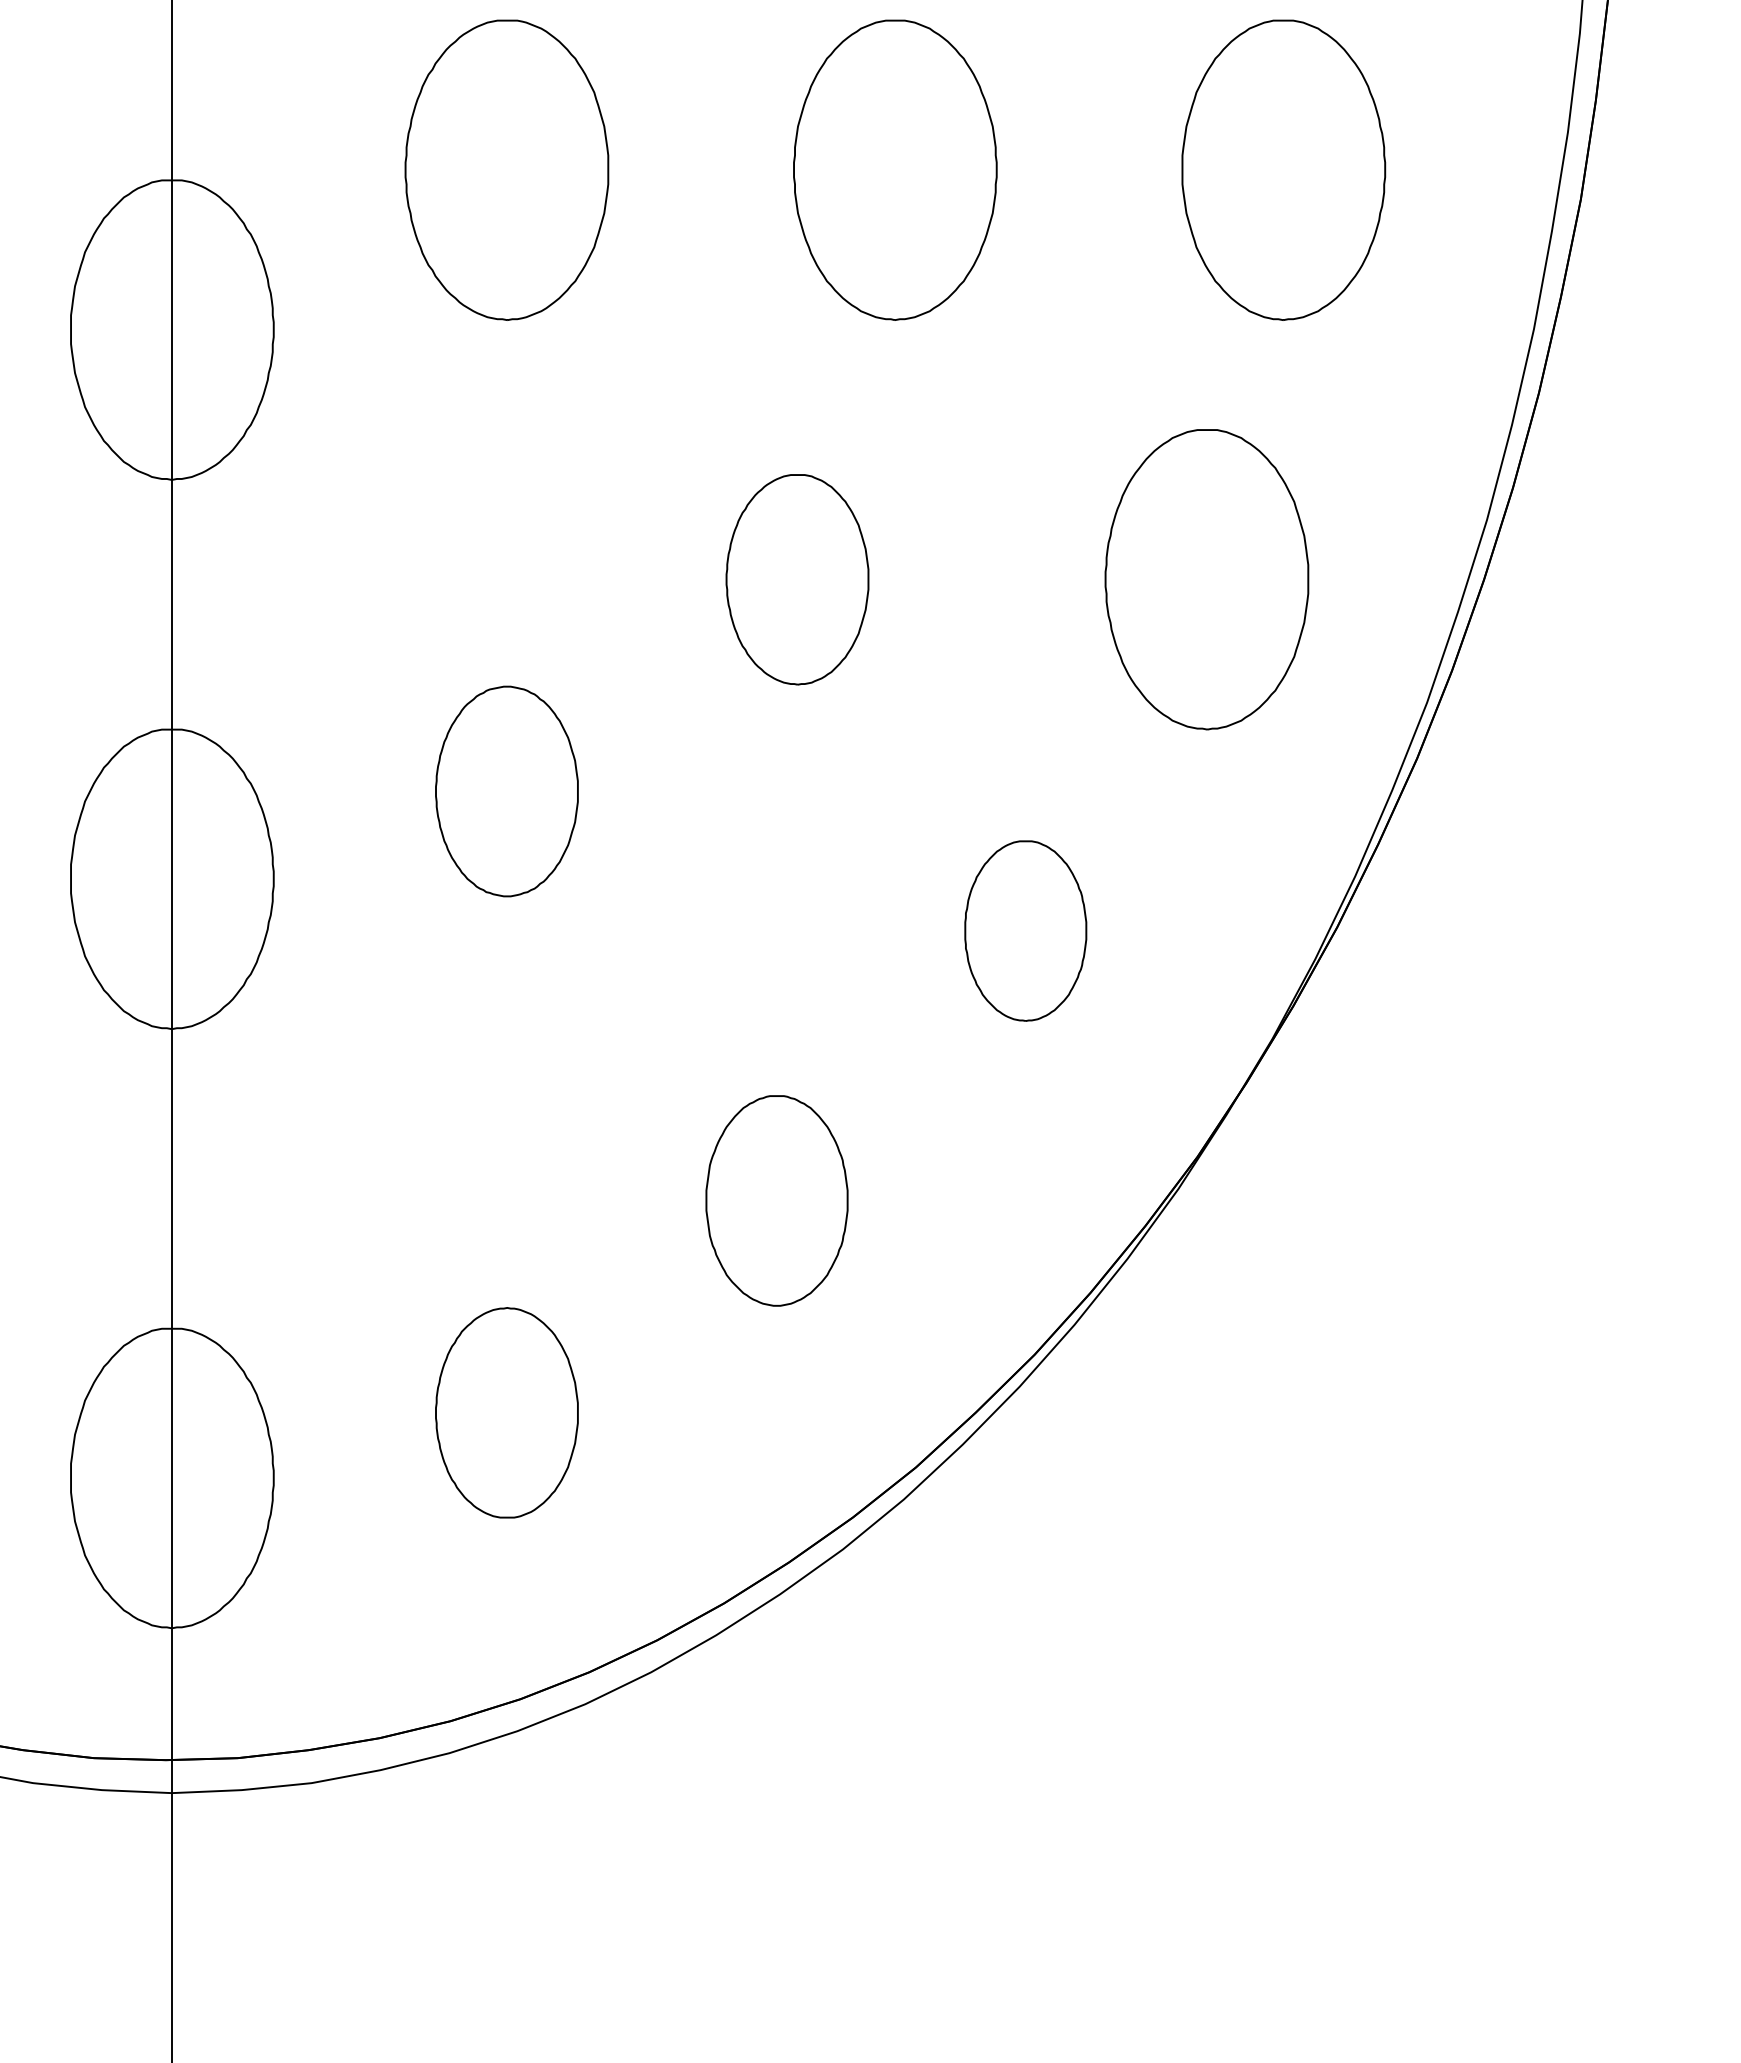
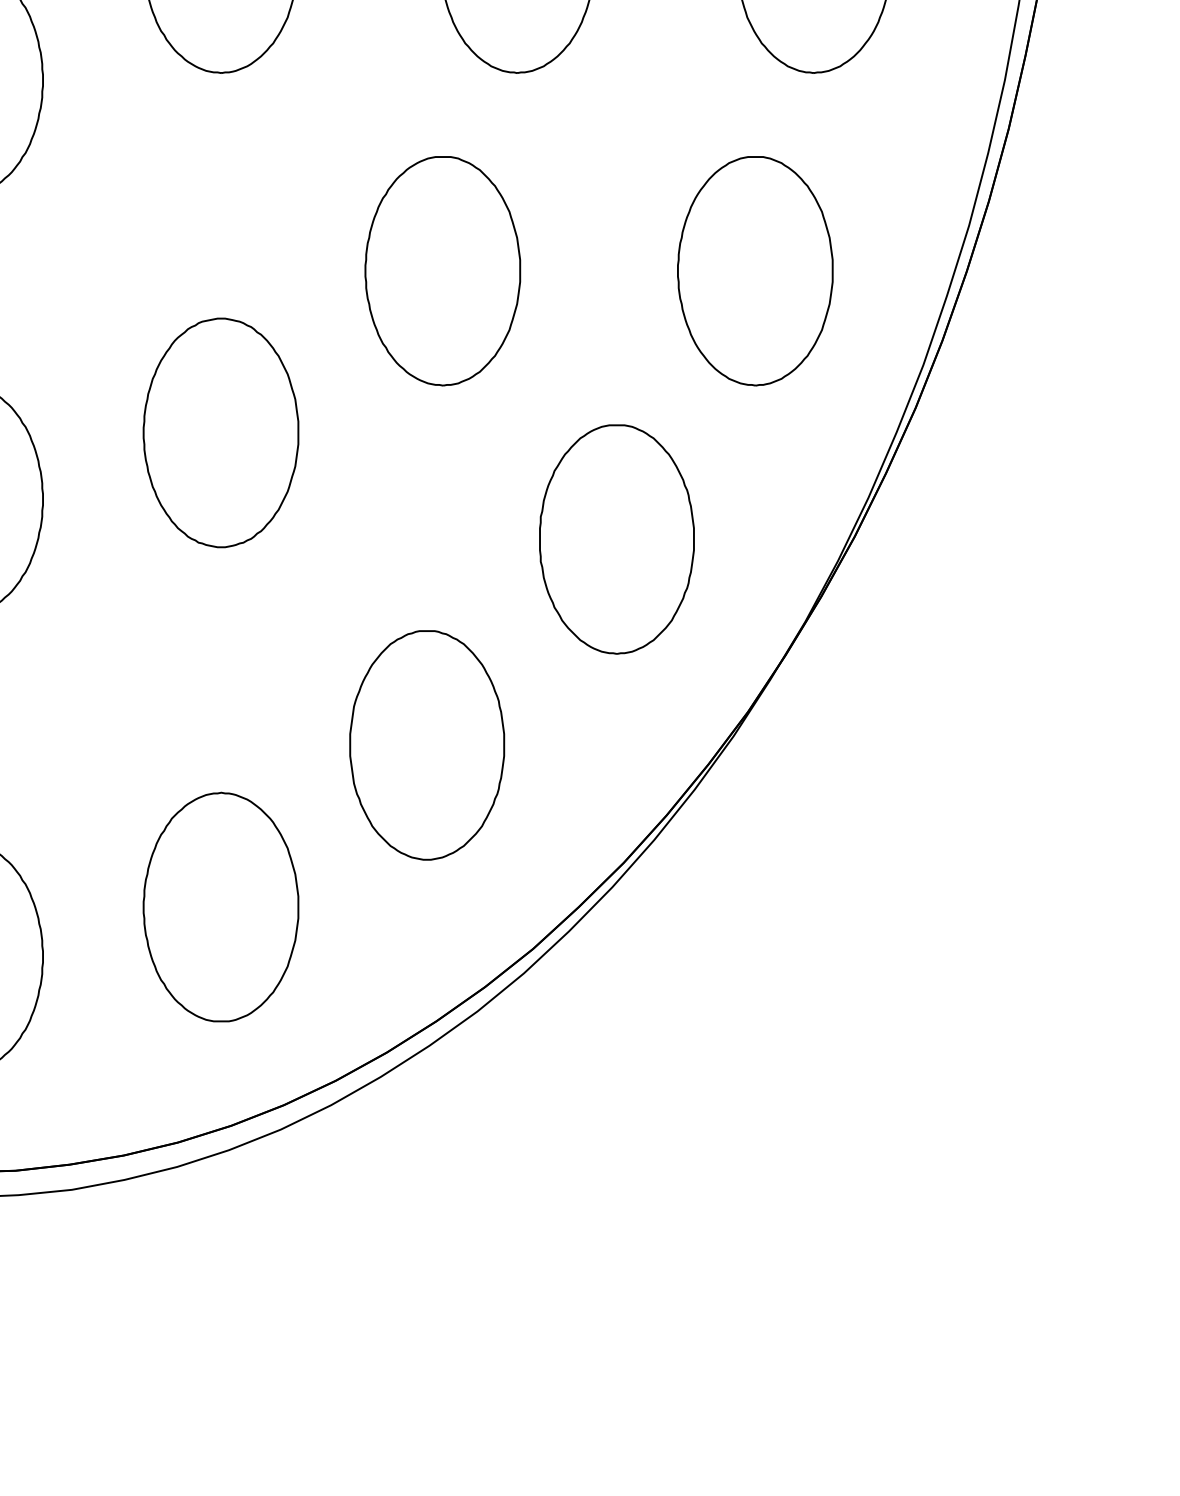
part: (797, 579) -> (442, 271), size x1.43
part: (506, 791) -> (220, 432), size x1.43
part: (1025, 930) -> (616, 539), size x1.67
part: (776, 1200) -> (426, 745), size x1.43
part: (506, 1412) -> (220, 906), size x1.43

